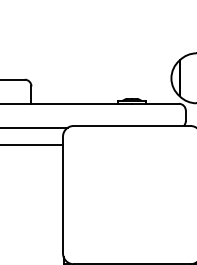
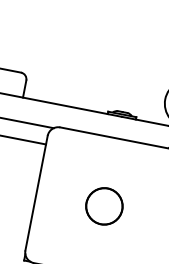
part: (131, 194) -> (103, 205), added

